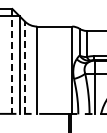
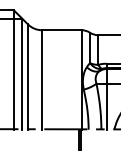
line: (12, 61) -> (14, 69), dashed -> solid
line: (24, 67) -> (27, 76), dashed -> solid

